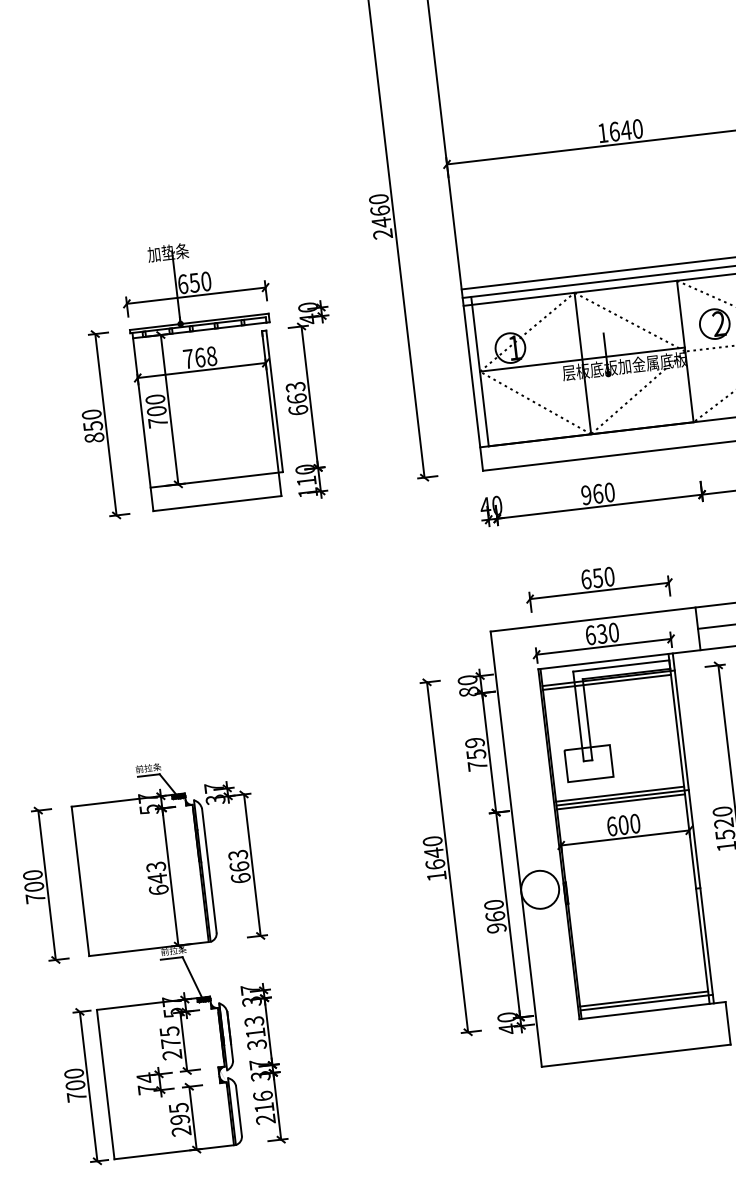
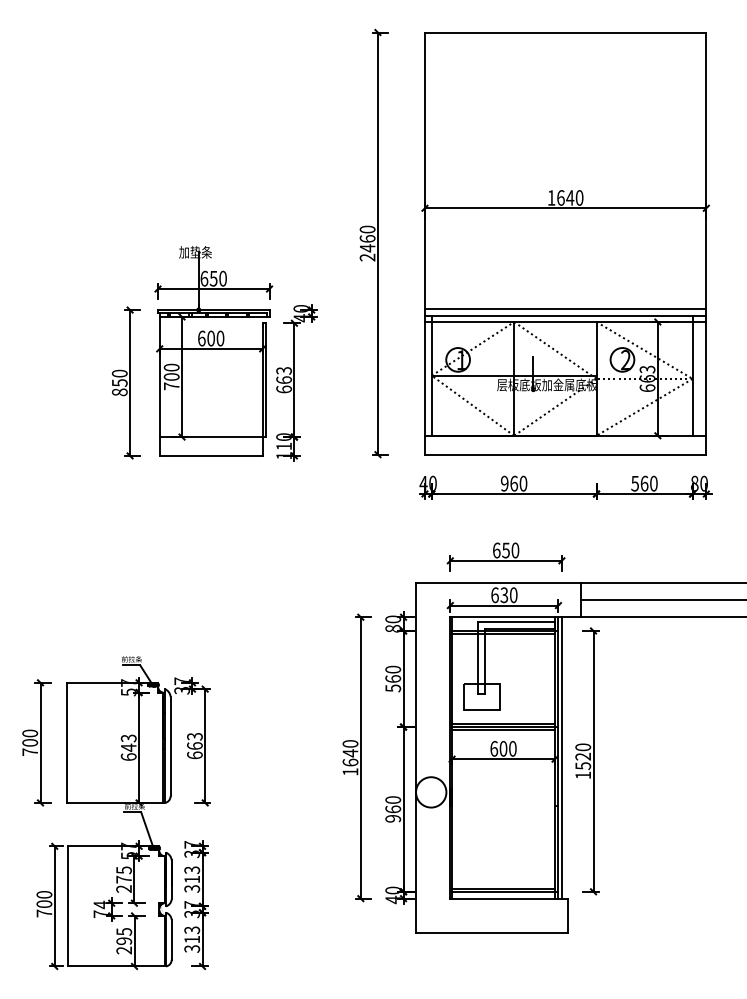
text: (200, 357) -> (211, 338), 768 -> 600
text: (476, 753) -> (393, 678), 759 -> 560
line: (697, 827) -> (561, 757), added
text: (264, 1107) -> (192, 939), 216 -> 313

